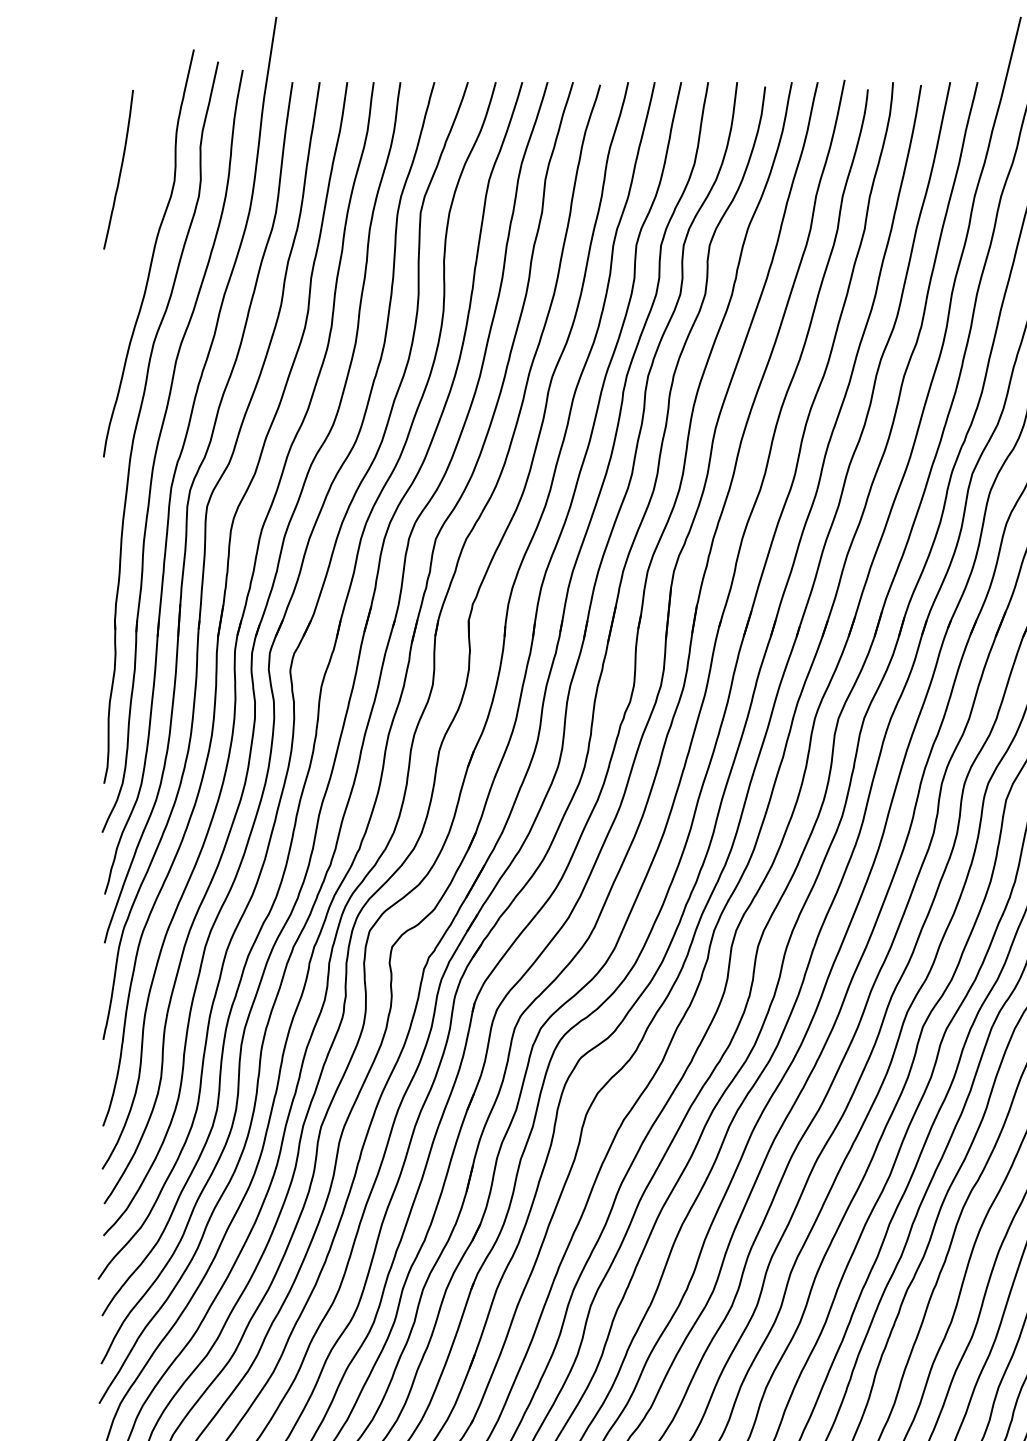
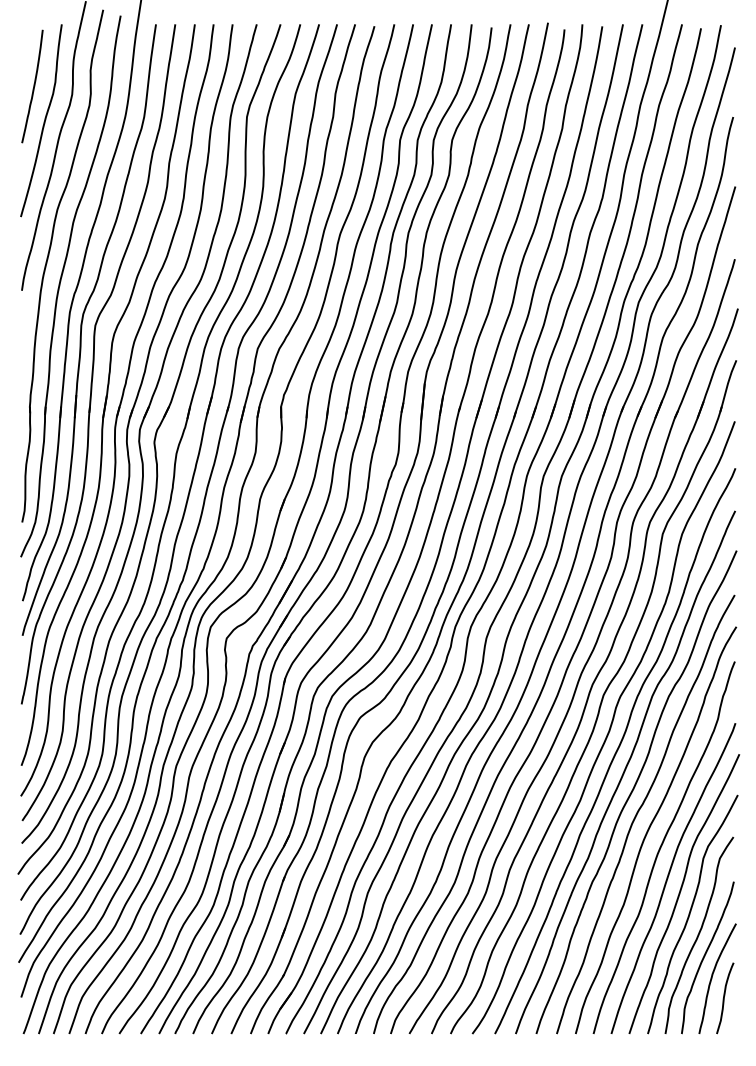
curve: (134, 218) -> (43, 121), added

